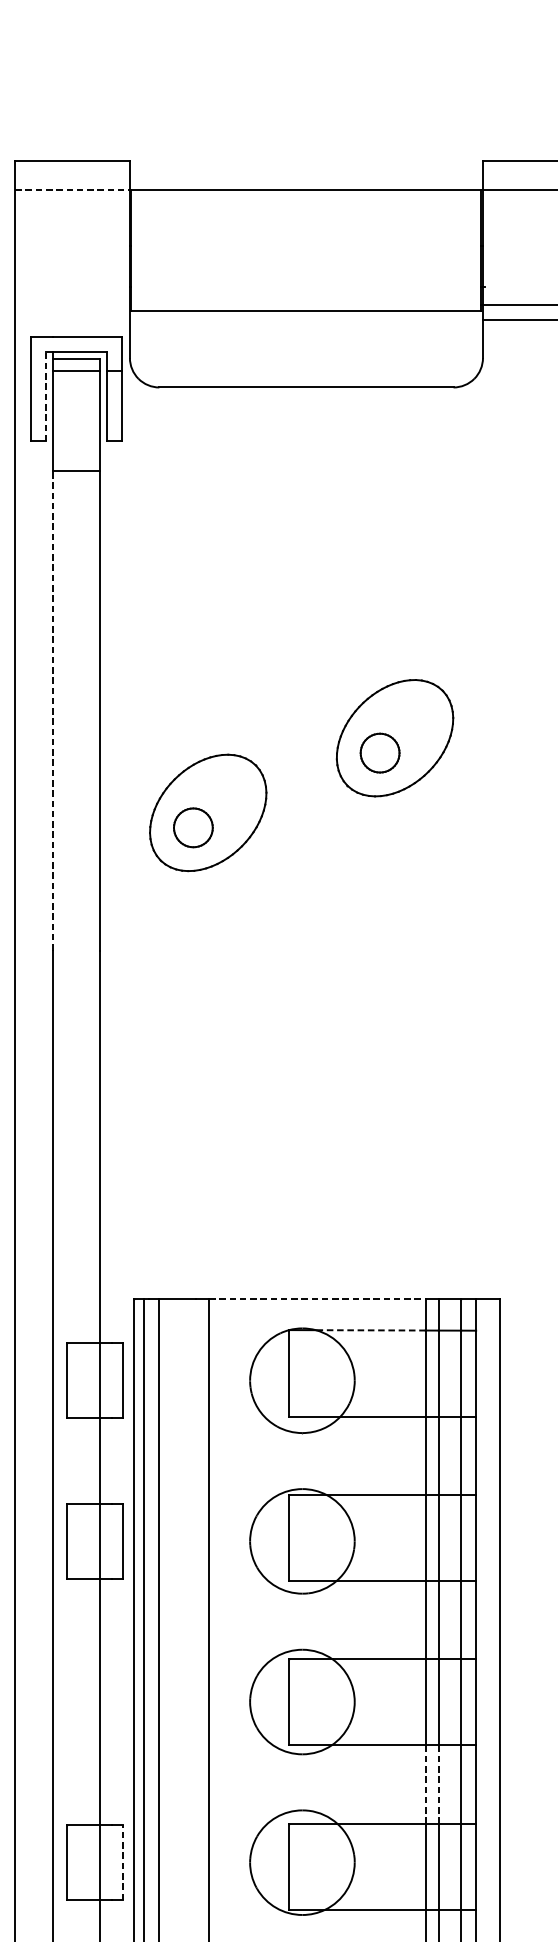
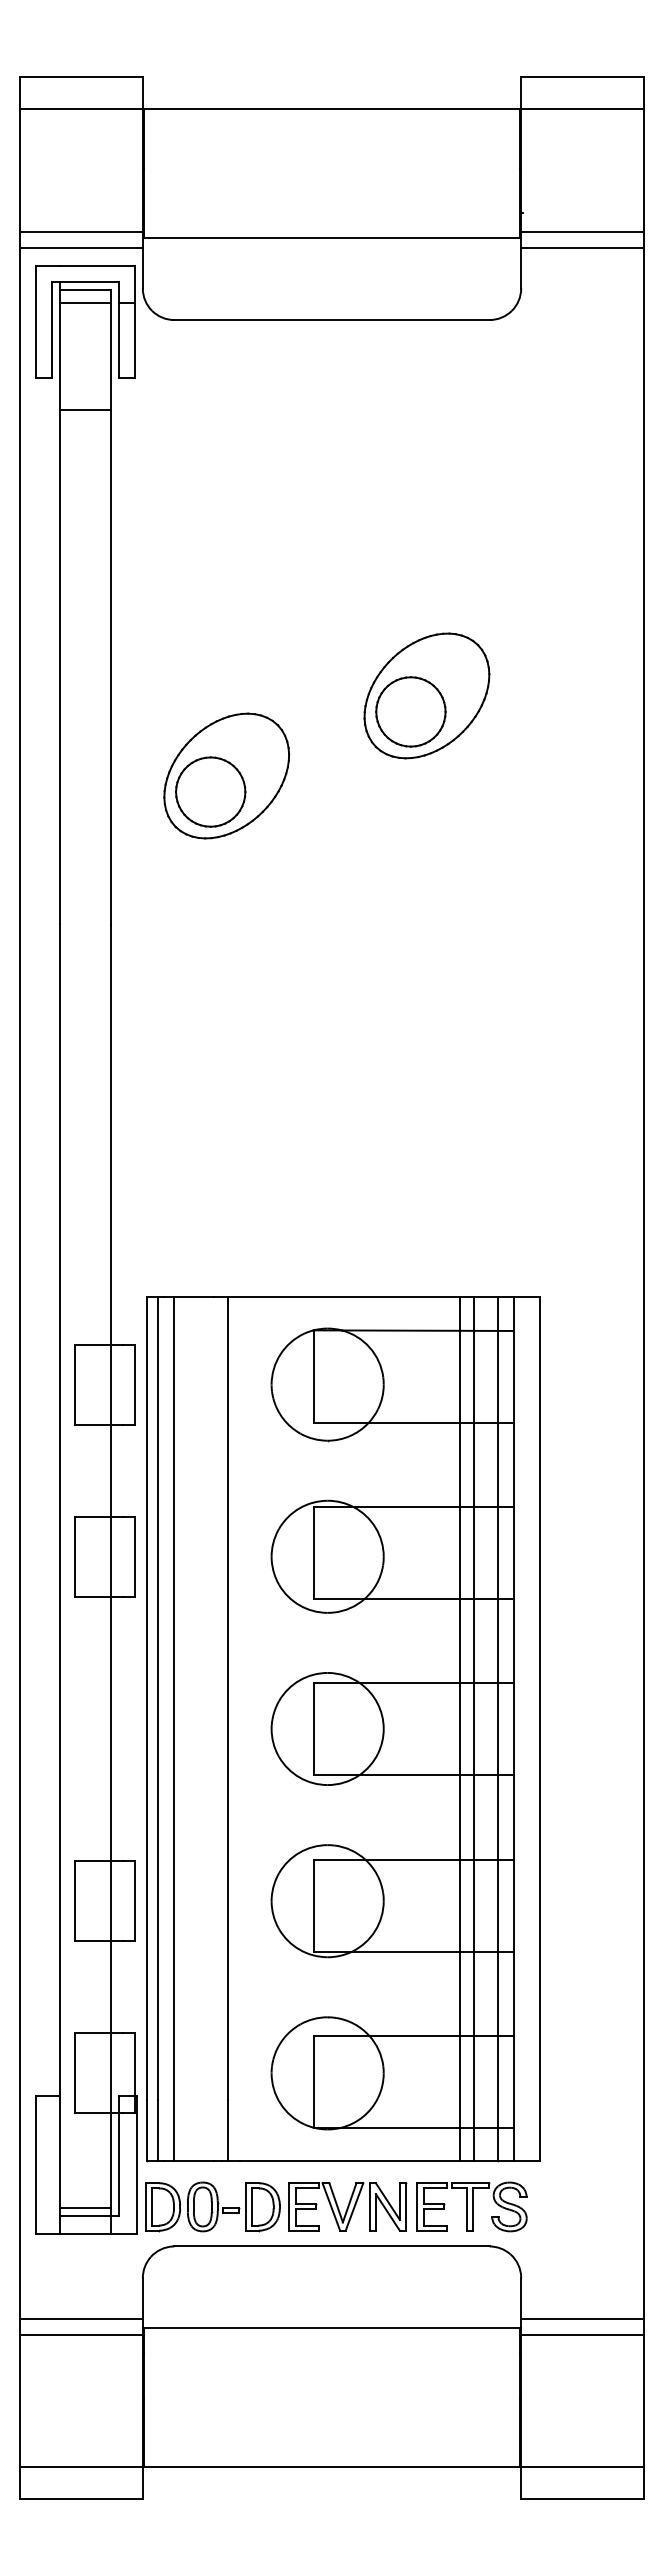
line: (72, 190) -> (81, 108), dashed -> solid
line: (71, 304) -> (80, 231), added
line: (71, 319) -> (80, 247), added
line: (45, 396) -> (52, 329), dashed -> solid
line: (53, 710) -> (60, 666), dashed -> solid
part: (379, 752) -> (410, 711), size x1.67
part: (193, 827) -> (210, 791), size x1.67
line: (318, 1298) -> (344, 1296), dashed -> solid
line: (370, 1330) -> (400, 1330), dashed -> solid
line: (425, 1784) -> (459, 1817), dashed -> solid
line: (438, 1784) -> (473, 1817), dashed -> solid
line: (123, 1862) -> (135, 1900), dashed -> solid

